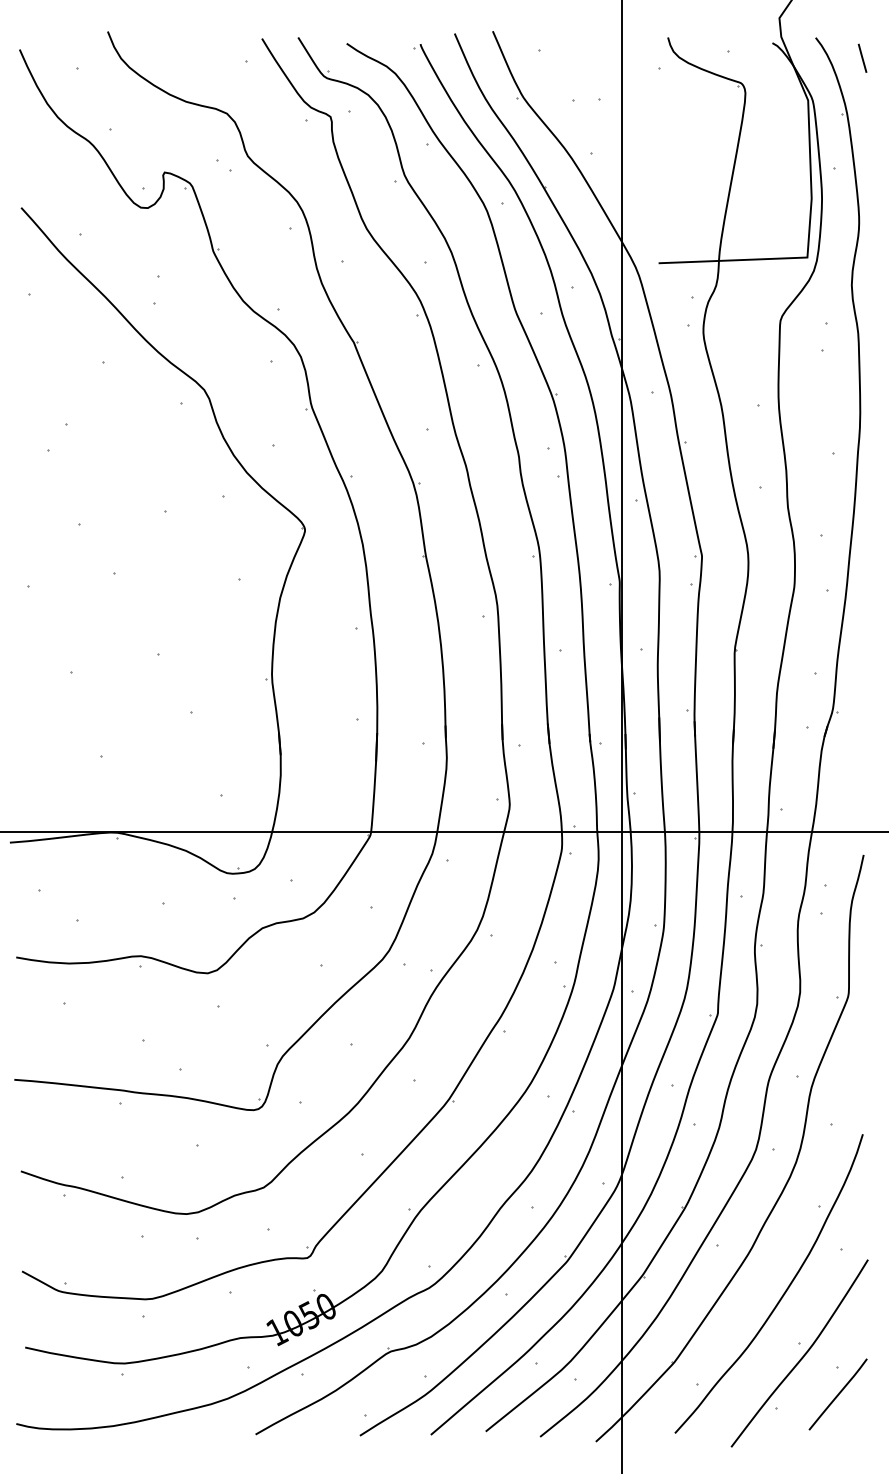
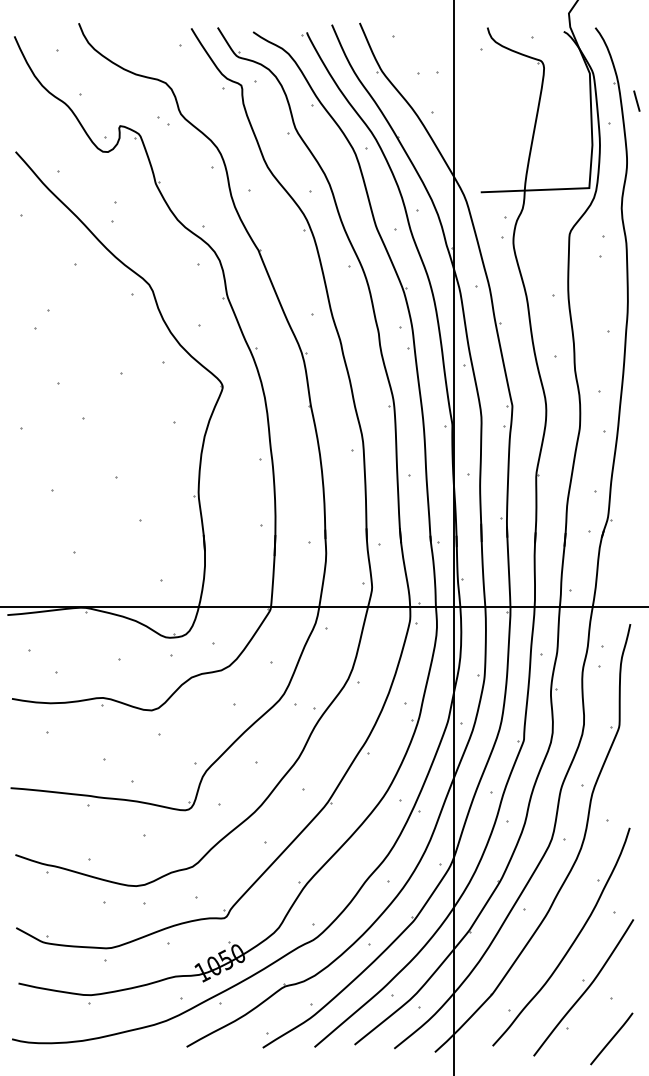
line: (862, 57) -> (636, 100), moved
line: (837, 1394) -> (611, 1038), moved

